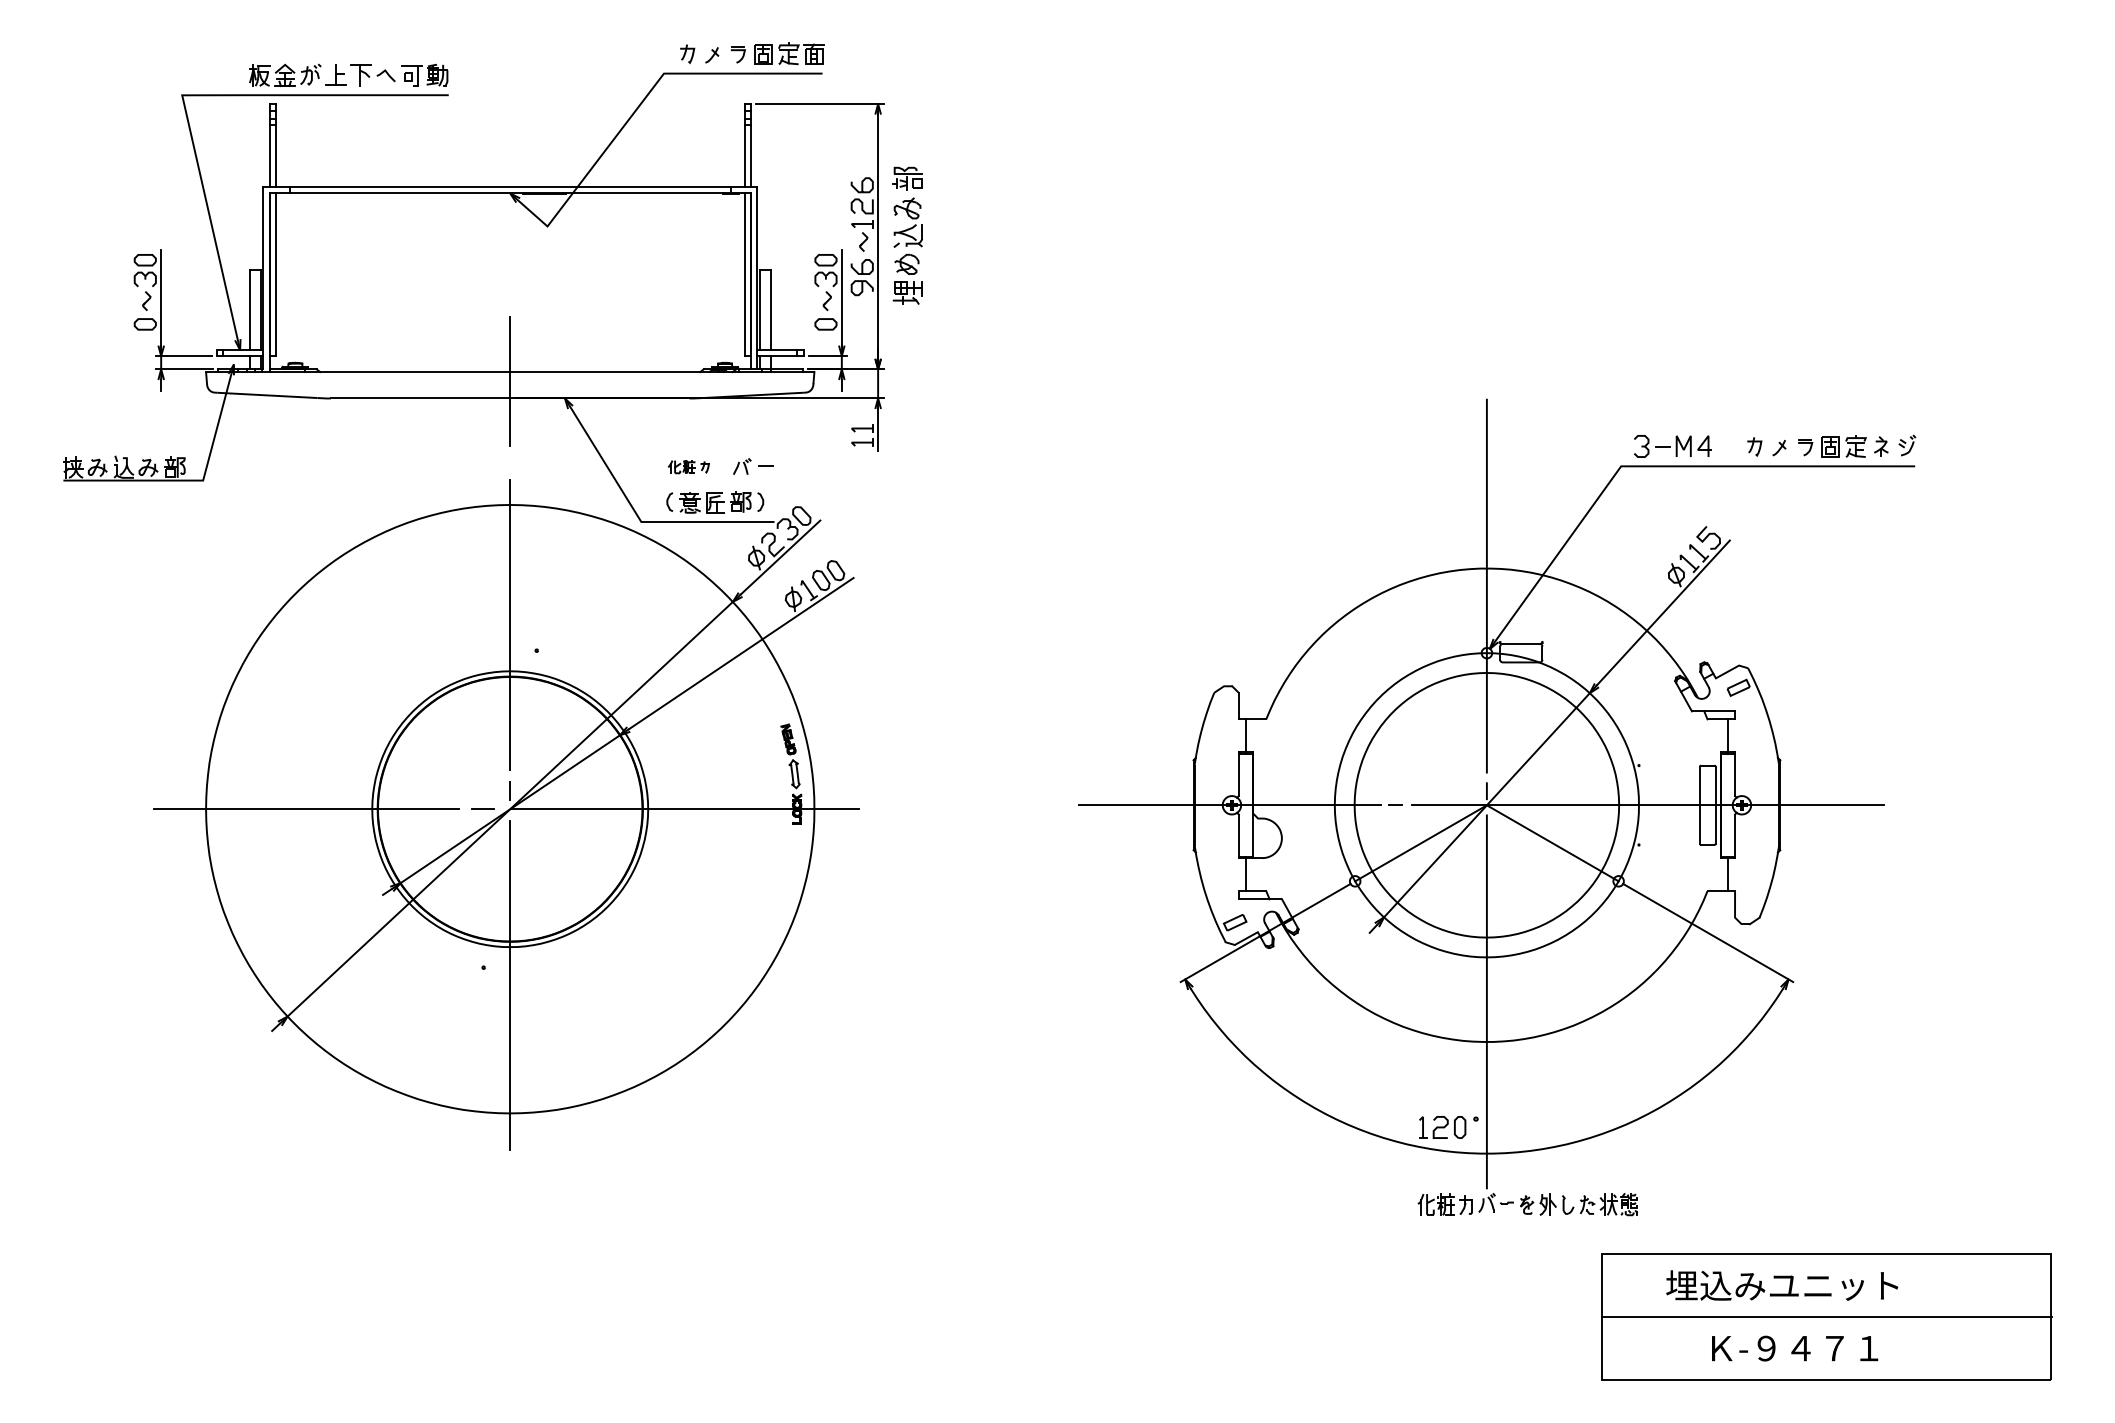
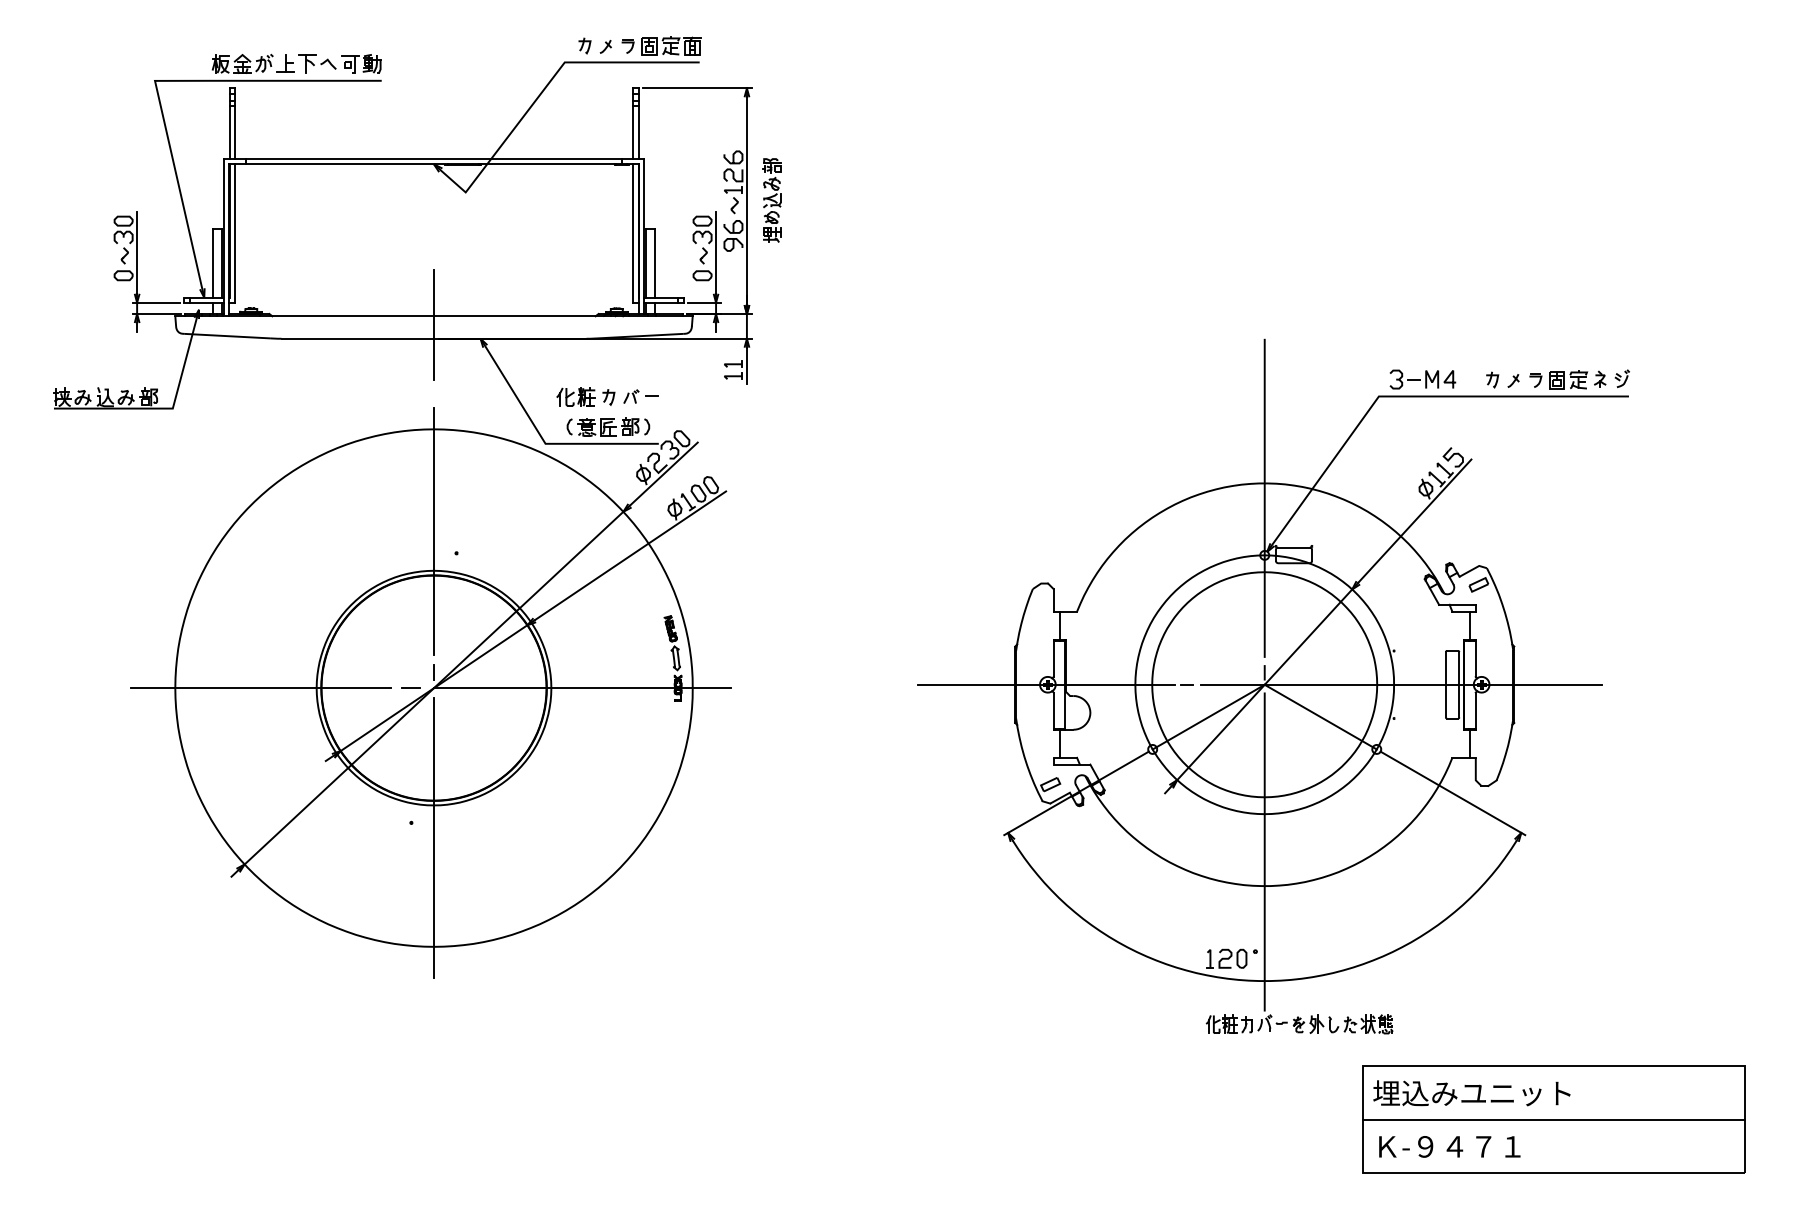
part: (907, 235) -> (771, 200), size x0.71
part: (688, 466) -> (585, 396), size x1.67
text: (1781, 1285) -> (1471, 1093), moved
text: (1794, 1348) -> (1449, 1146), moved

